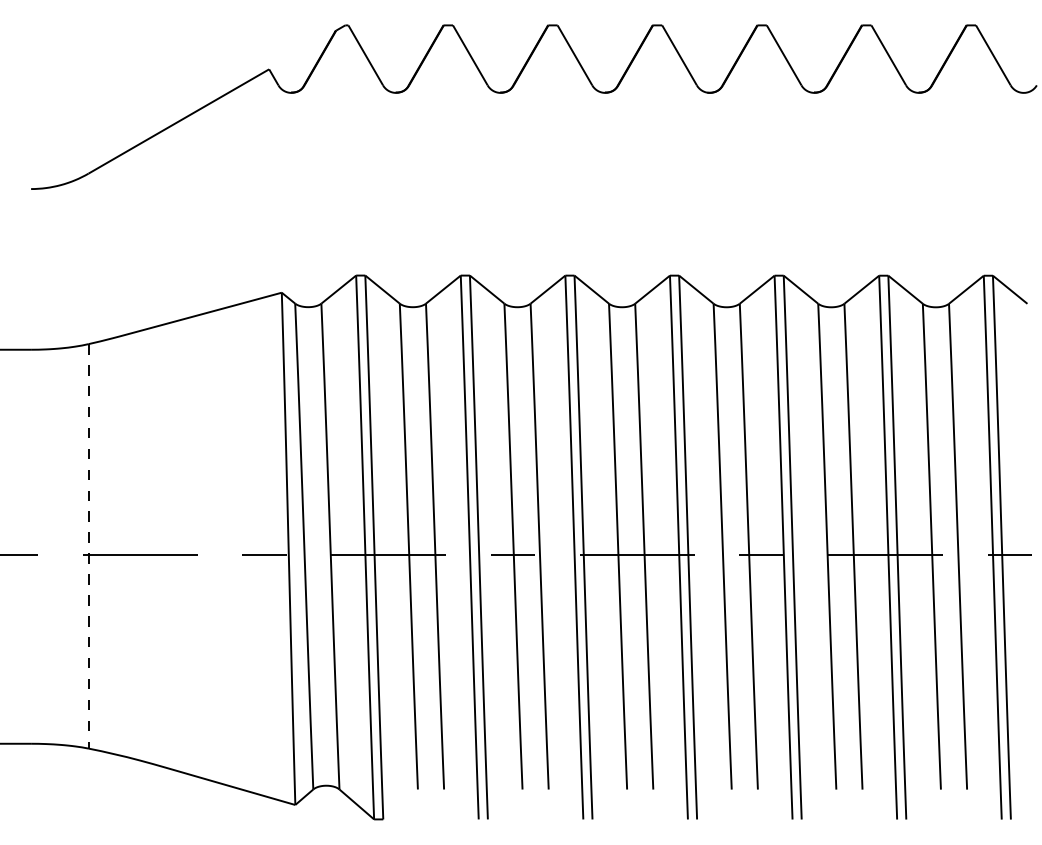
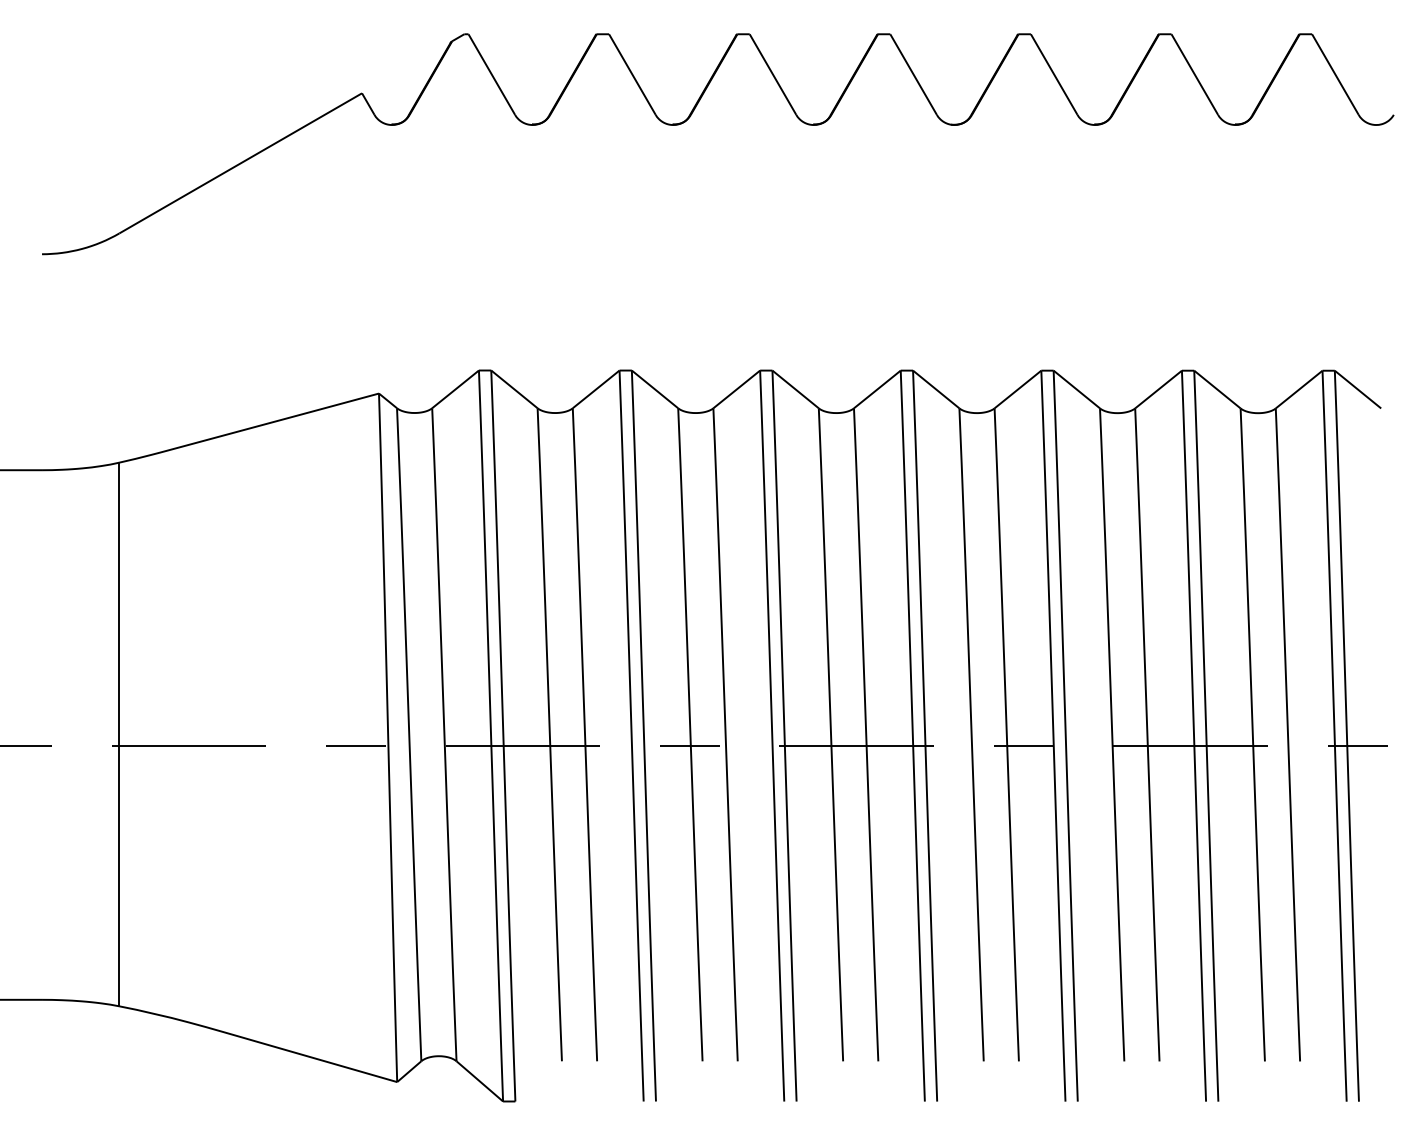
line: (88, 546) -> (119, 734), dashed -> solid

